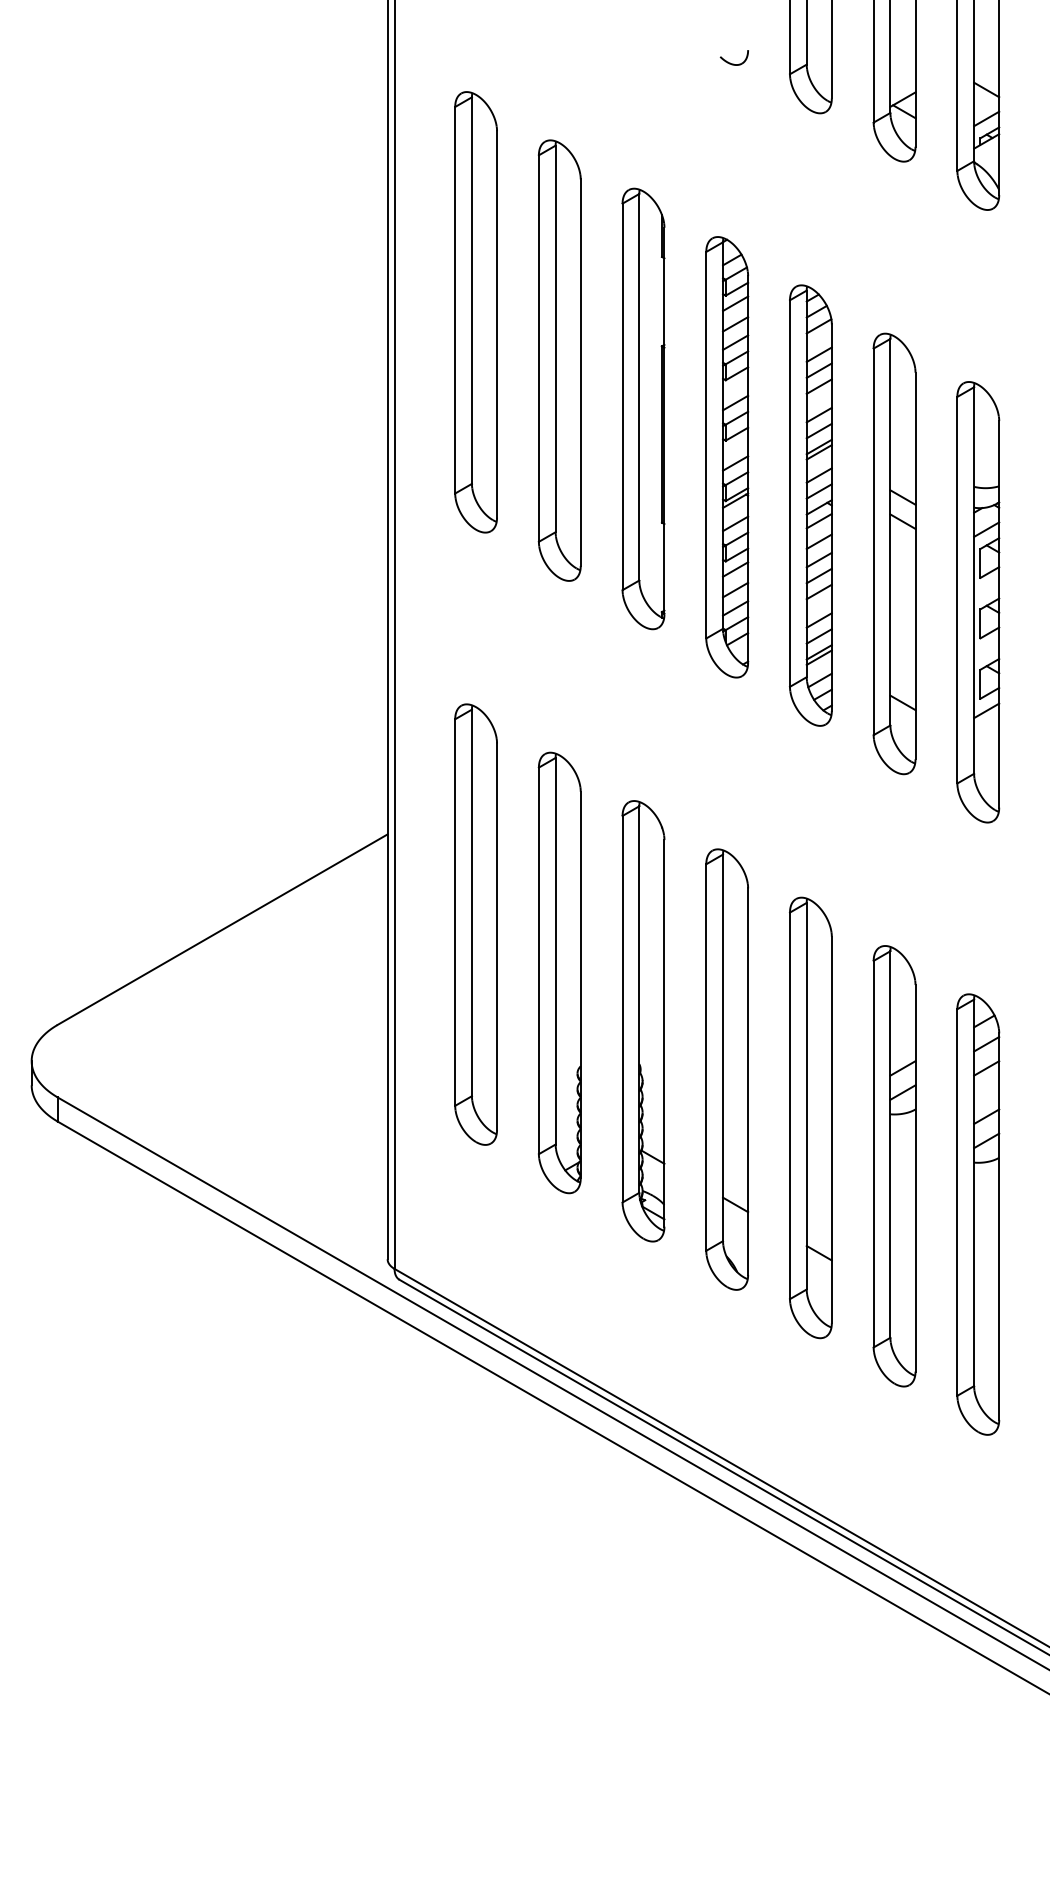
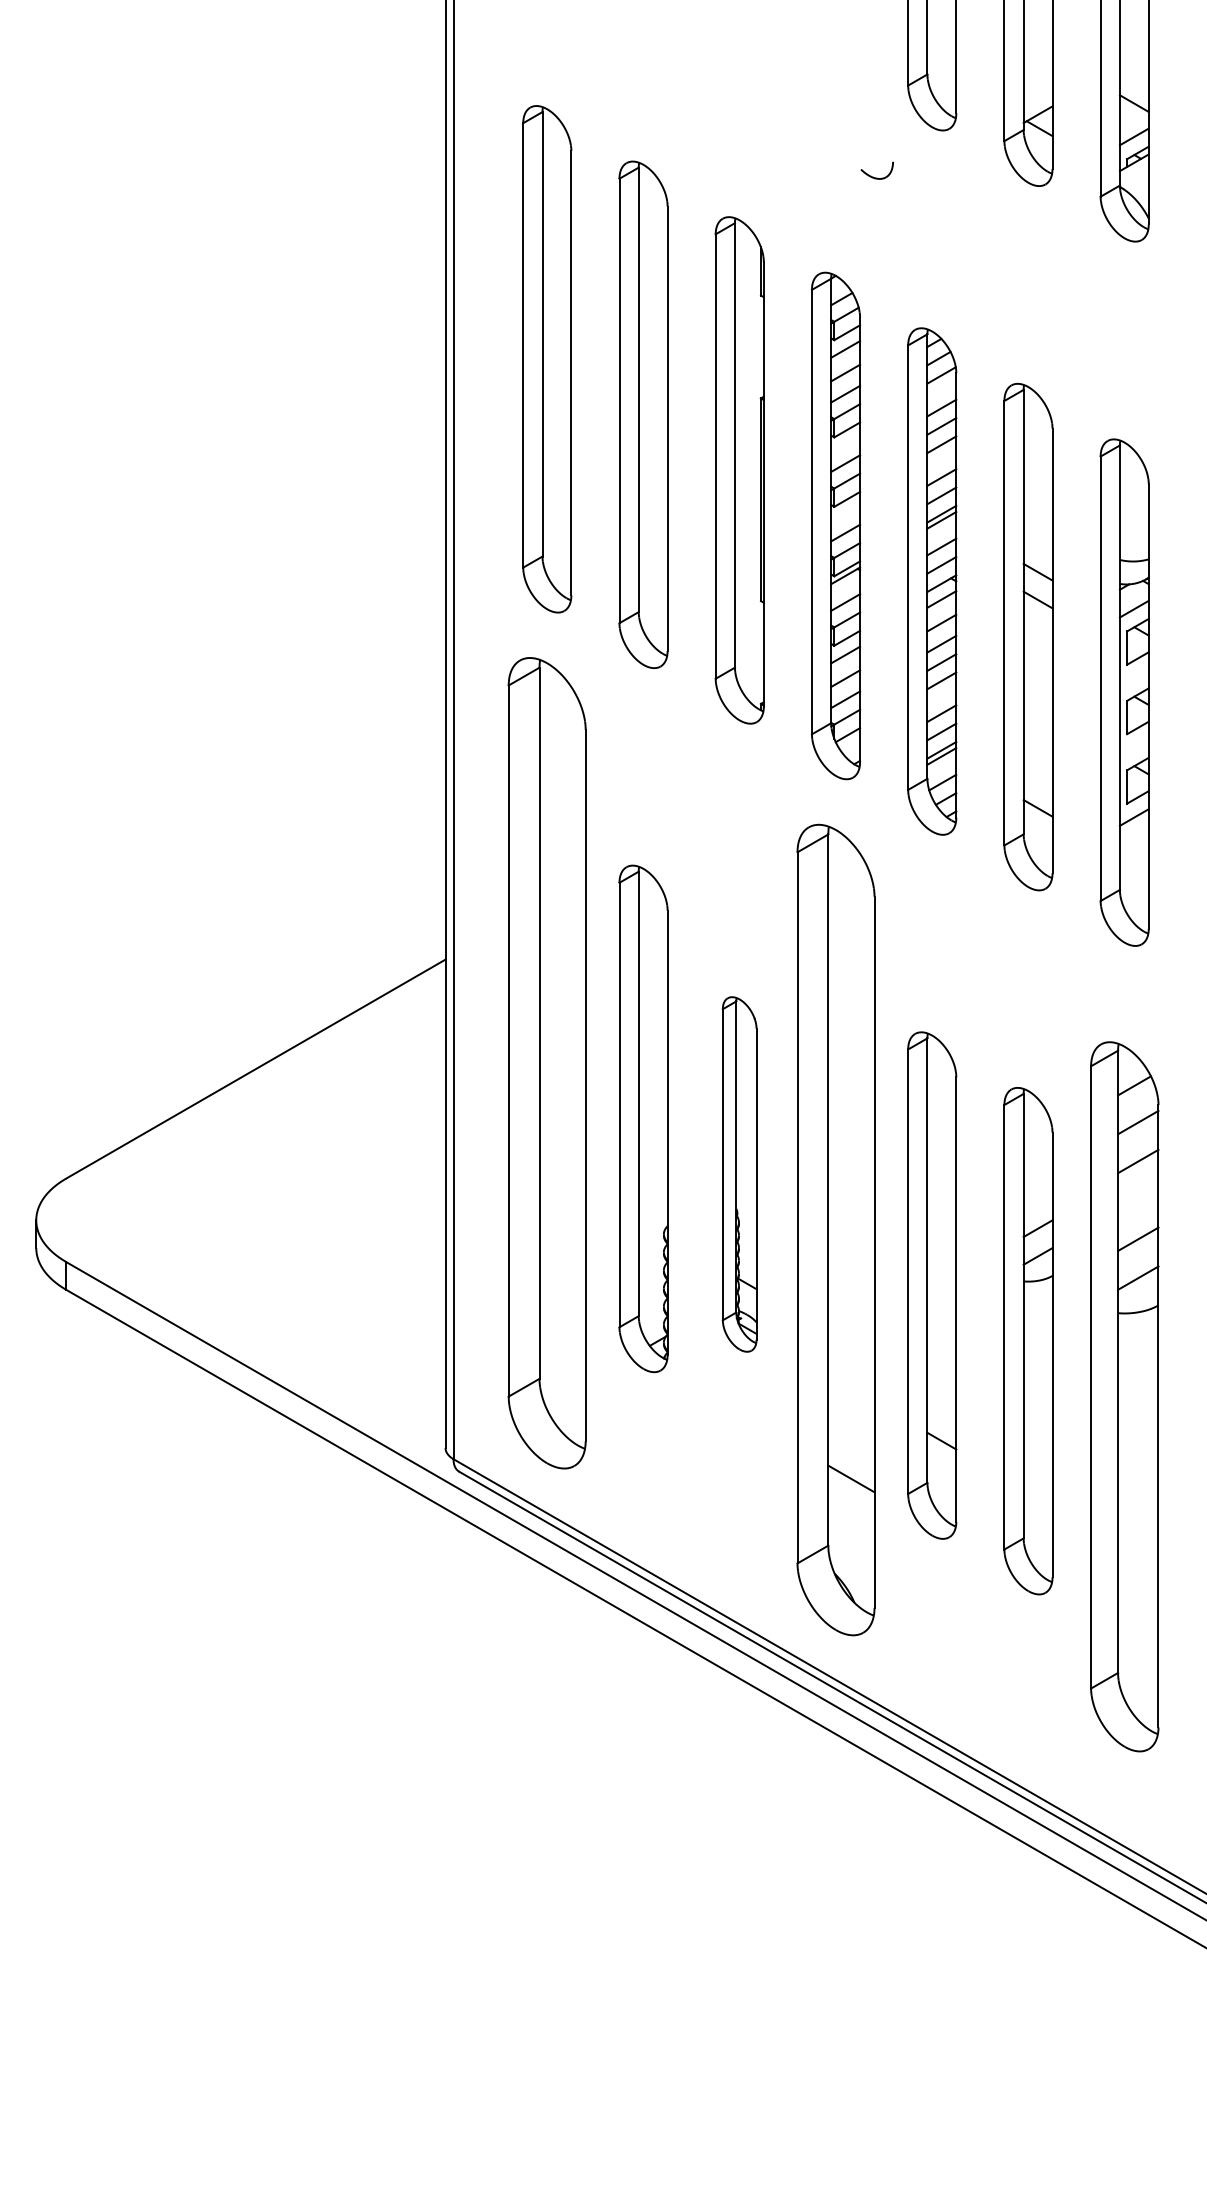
part: (731, 62) -> (873, 176), moved
part: (476, 924) -> (547, 1063), size x1.6
part: (643, 1021) -> (739, 1174), size x0.7
part: (726, 1069) -> (835, 1229), size x1.6
part: (978, 1214) -> (1124, 1396), size x1.4

